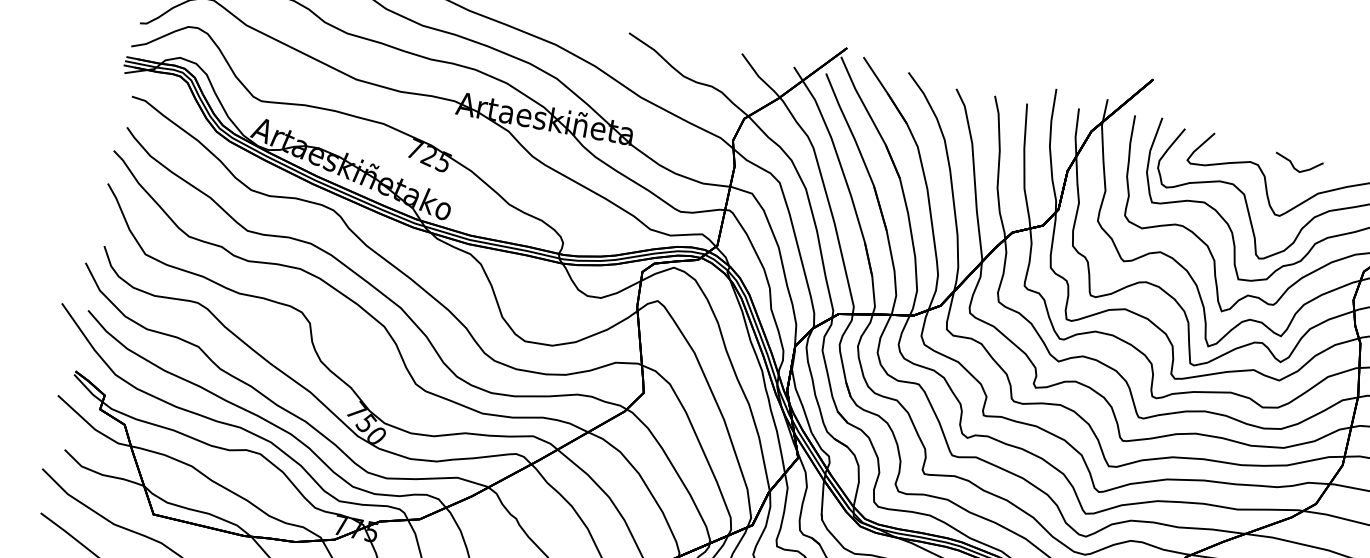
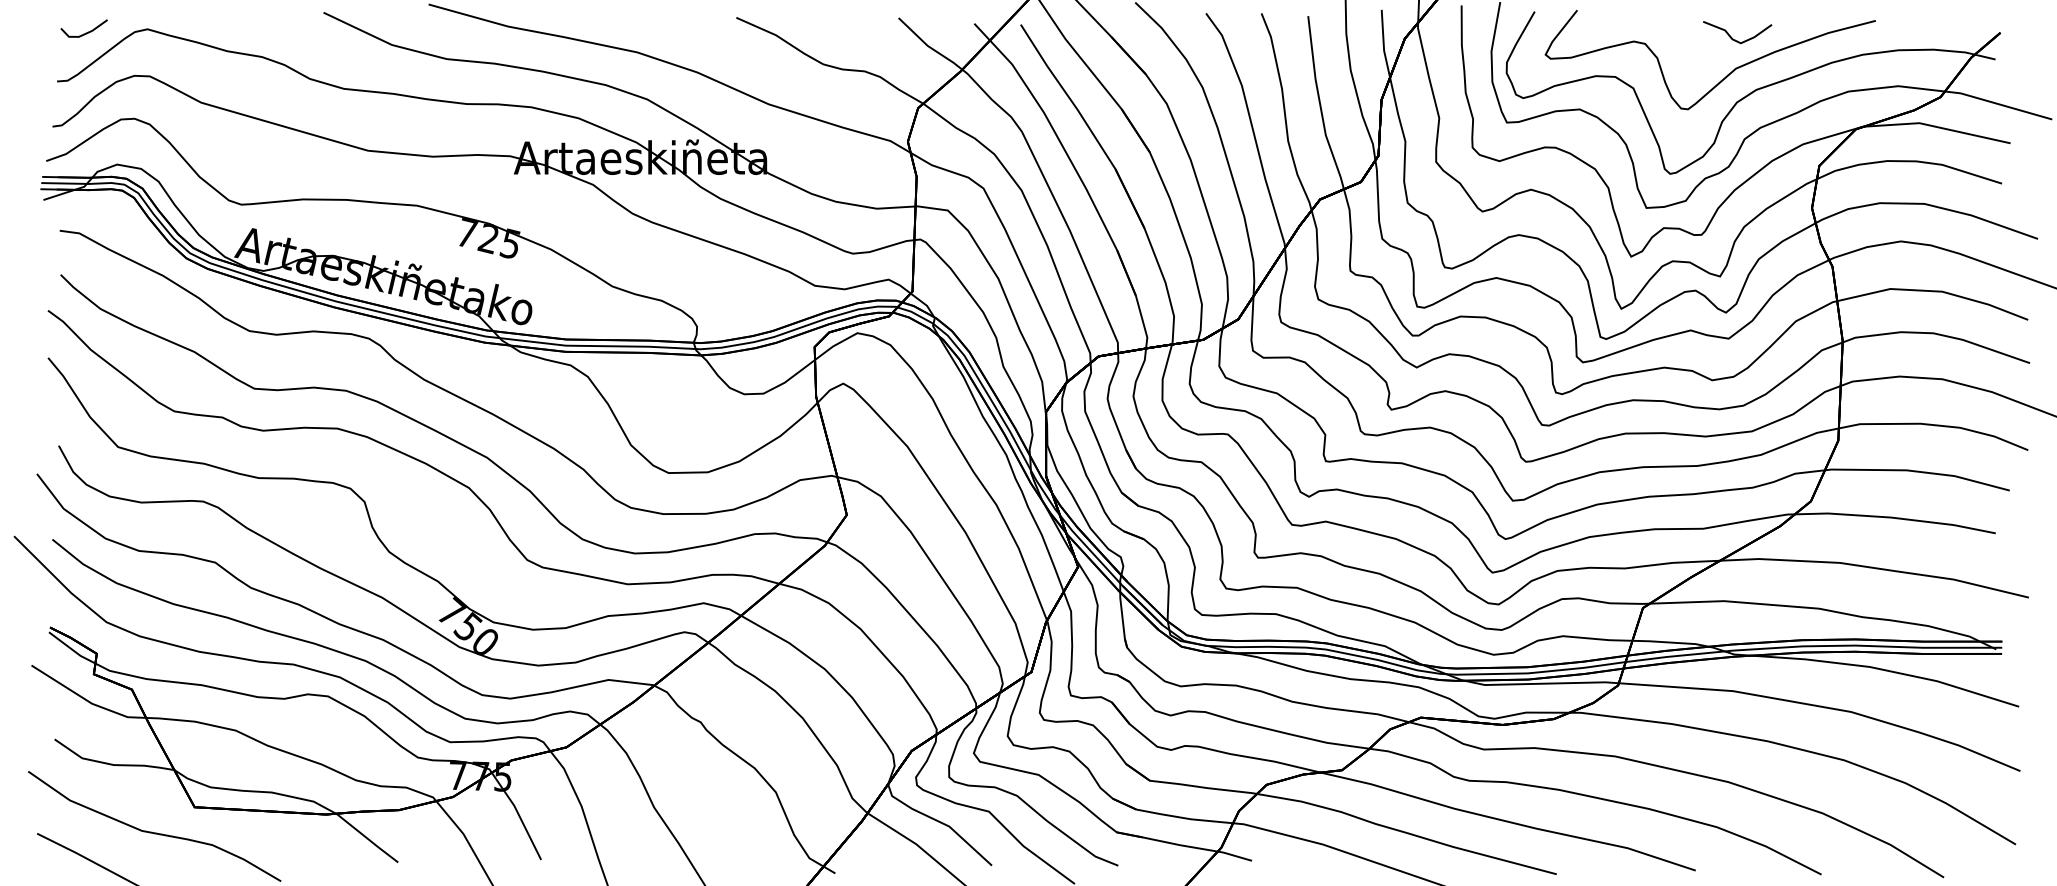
curve: (1294, 167) -> (1732, 37), moved

